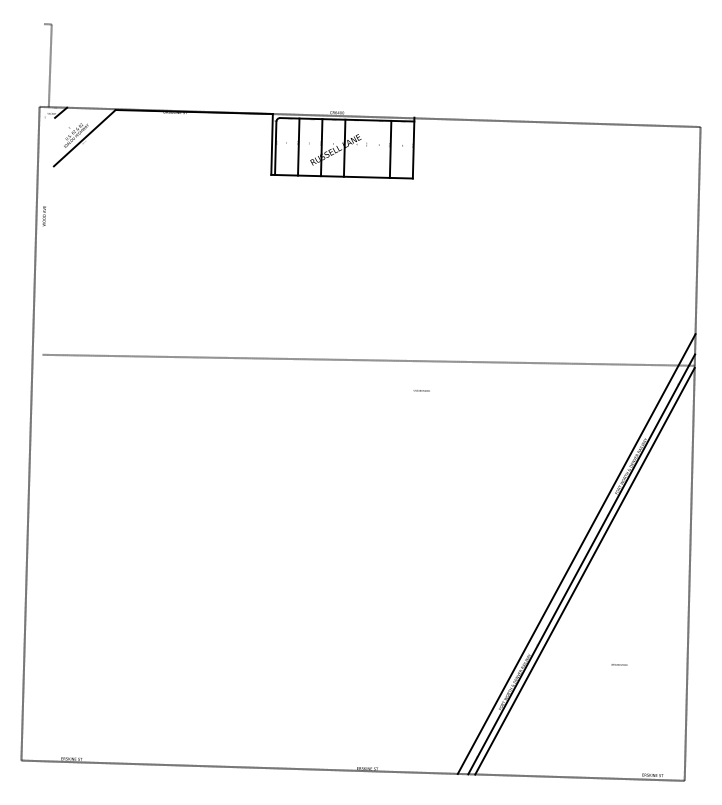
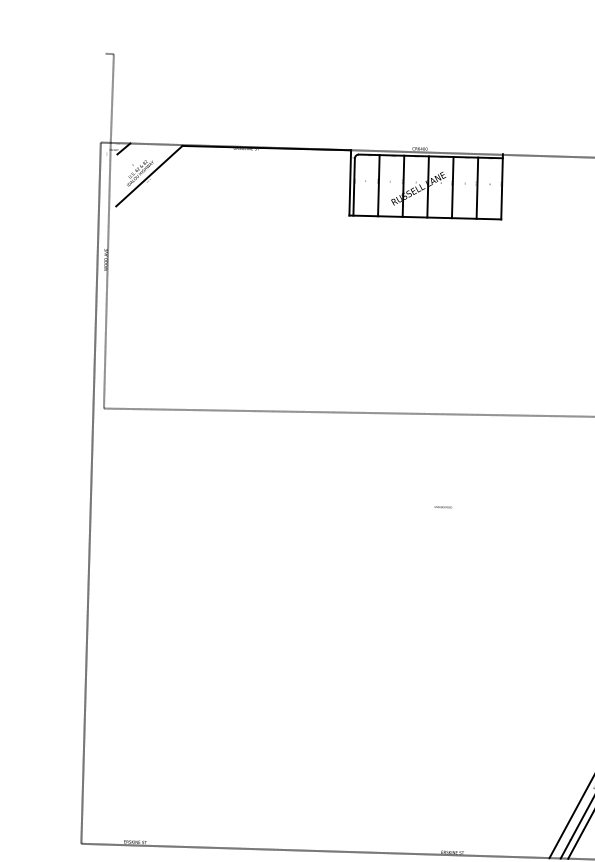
line: (367, 148) -> (452, 187), added
line: (45, 230) -> (107, 275), added
text: (421, 390) -> (442, 506), moved

